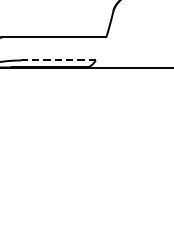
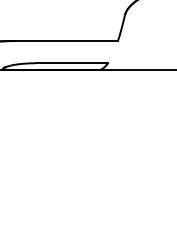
line: (58, 60) -> (71, 63), dashed -> solid

